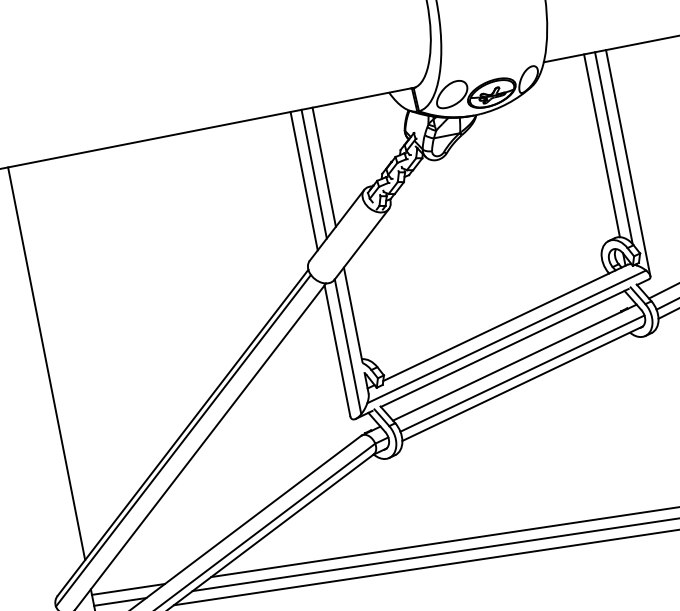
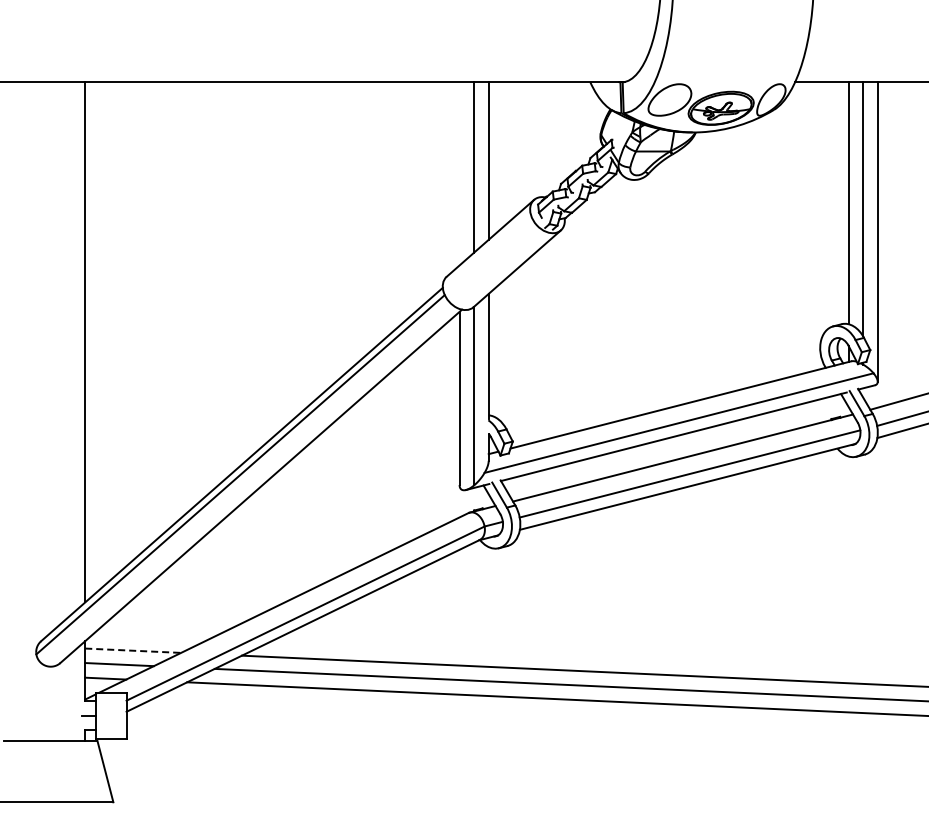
line: (304, 181) -> (459, 173), removed
line: (128, 589) -> (133, 650), solid -> dashed

